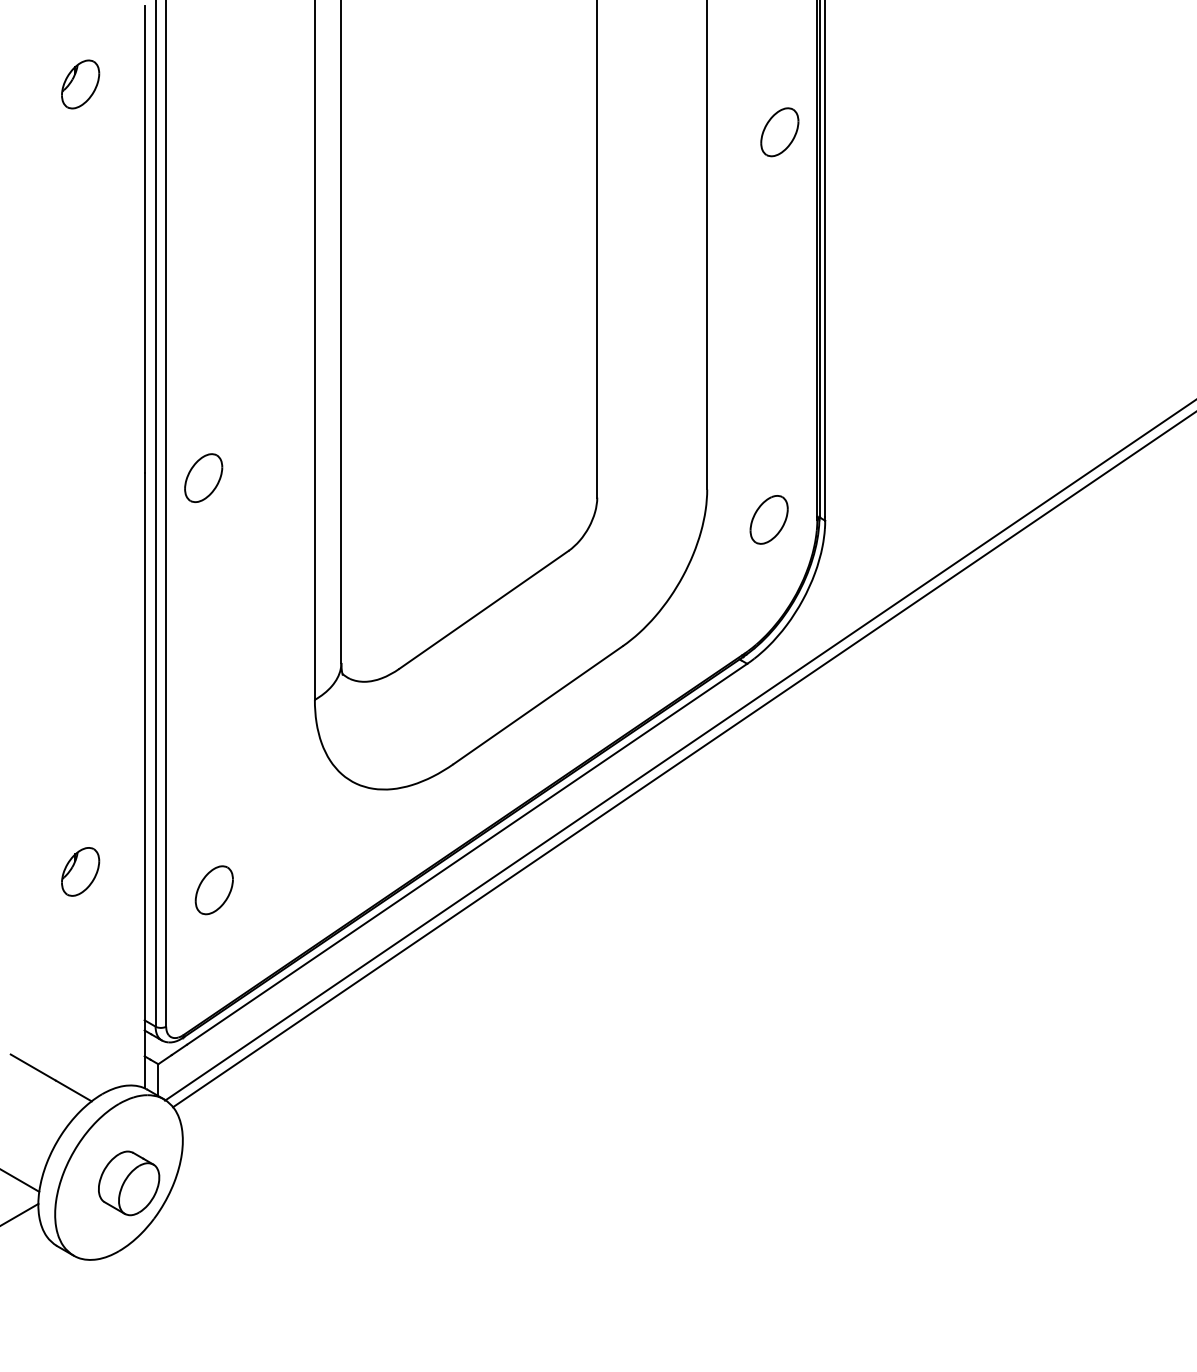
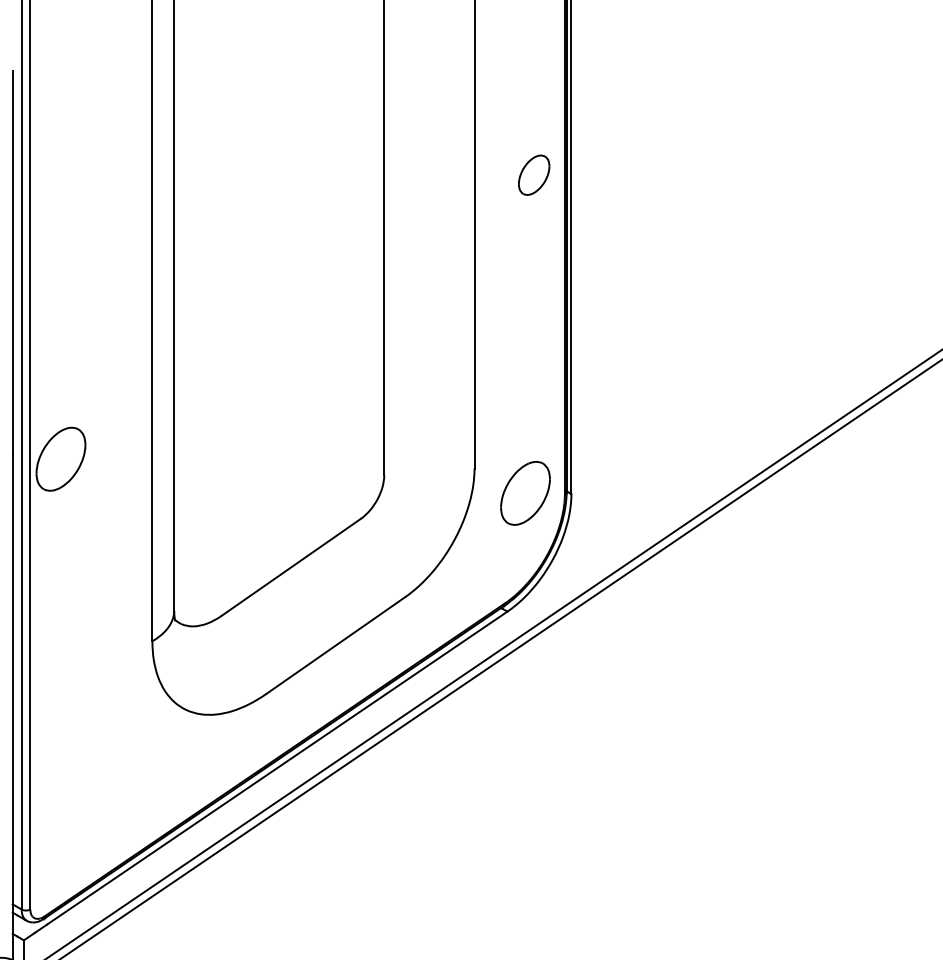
part: (203, 477) -> (60, 458), size x1.6
part: (768, 519) -> (524, 493), size x1.6
part: (213, 890) -> (69, 797), removed

